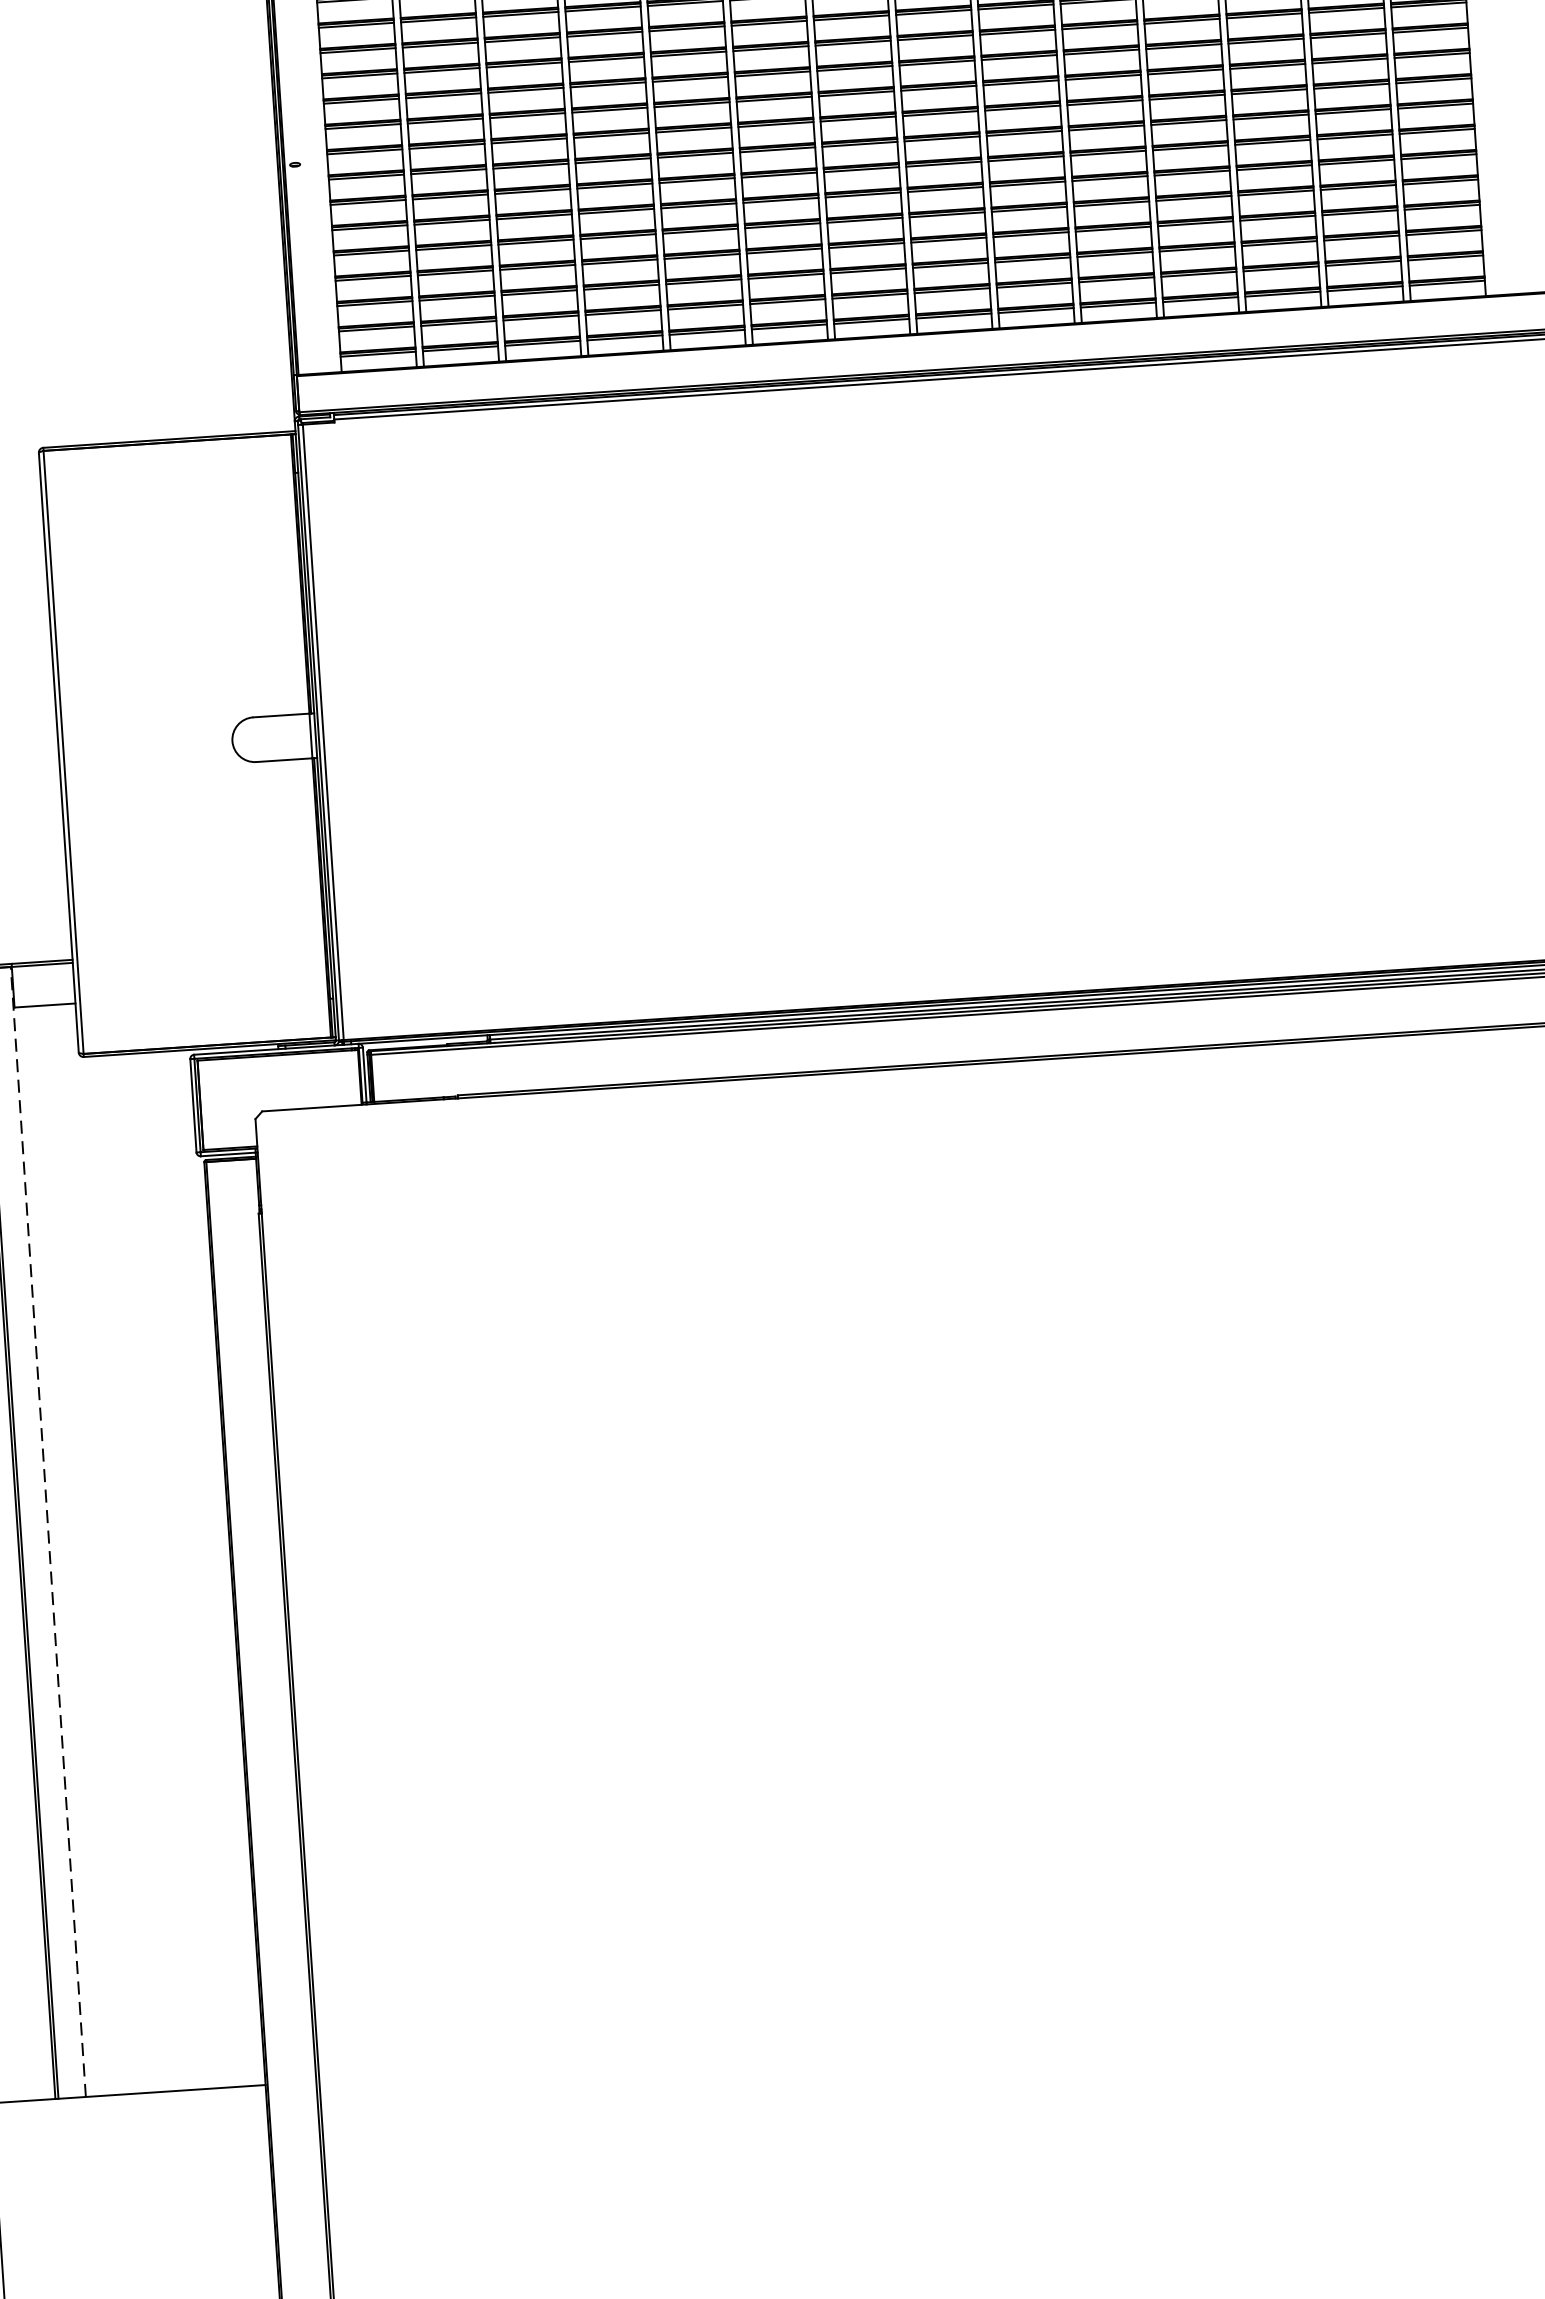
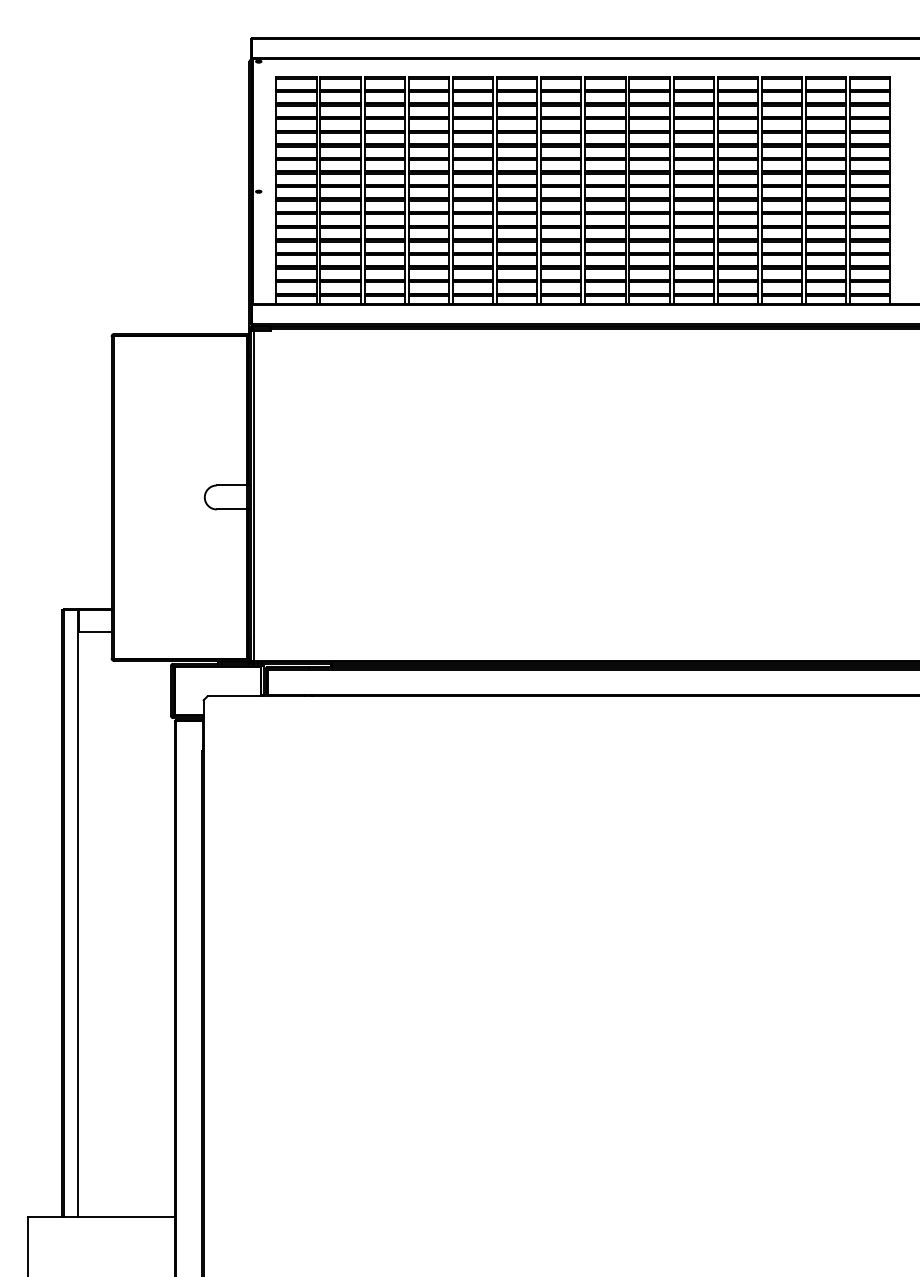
line: (48, 1531) -> (78, 913), dashed -> solid

